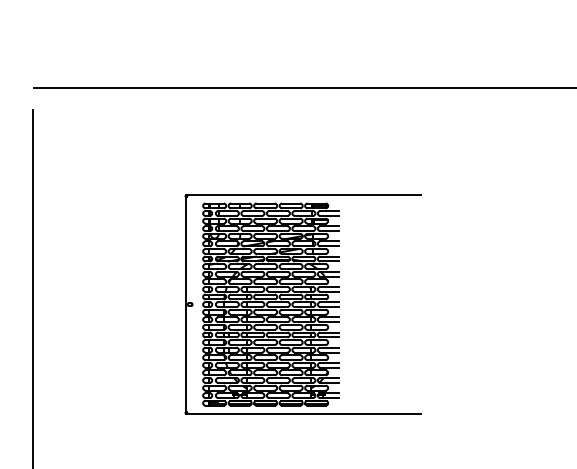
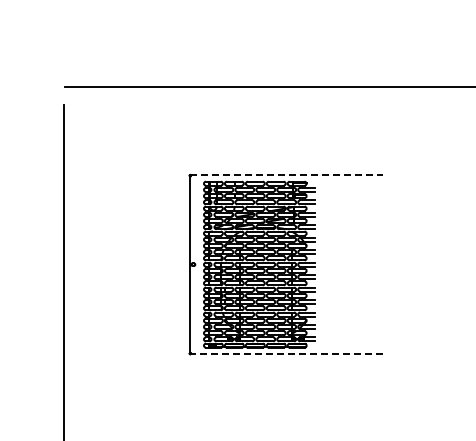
line: (303, 194) -> (286, 174), solid -> dashed
line: (303, 414) -> (286, 354), solid -> dashed

